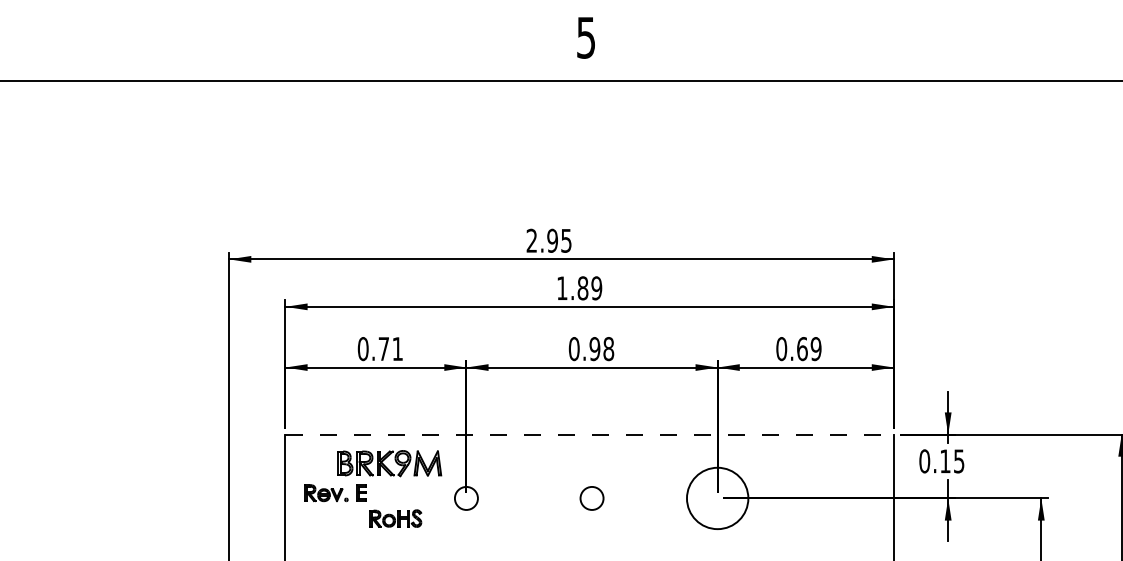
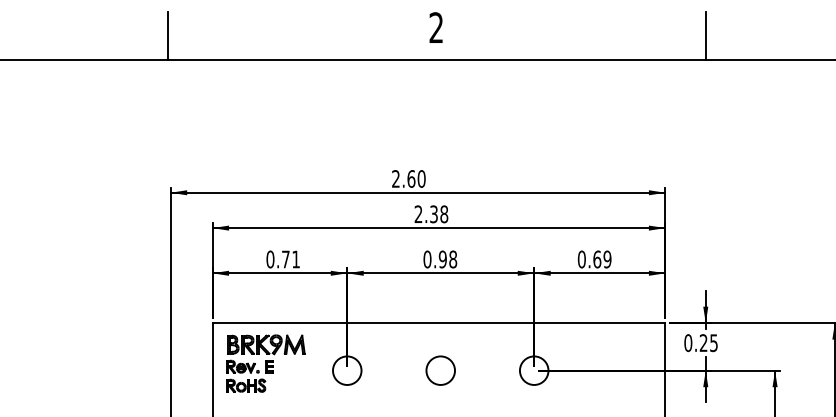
text: (585, 37) -> (435, 27), 5 -> 2
line: (225, 48) -> (167, 35), added
line: (948, 48) -> (706, 35), added
text: (559, 240) -> (416, 178), 2.95 -> 2.60
text: (579, 288) -> (431, 214), 1.89 -> 2.38
line: (590, 434) -> (439, 323), dashed -> solid
text: (945, 460) -> (703, 342), 0.15 -> 0.25
part: (389, 463) -> (266, 344), moved
circle: (466, 498) -> (347, 370), size x1.67
circle: (591, 498) -> (440, 370), size x1.67
circle: (717, 498) -> (534, 370), size x0.62
part: (395, 518) -> (246, 385), moved

